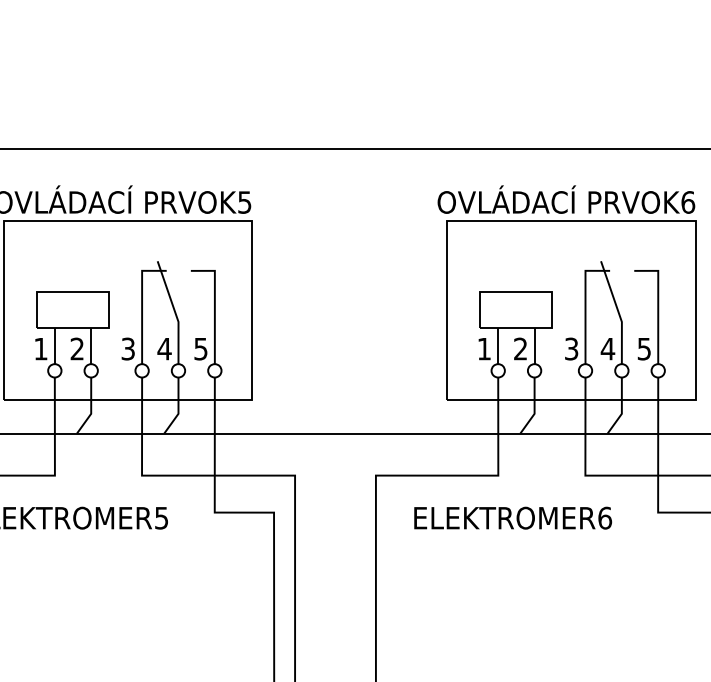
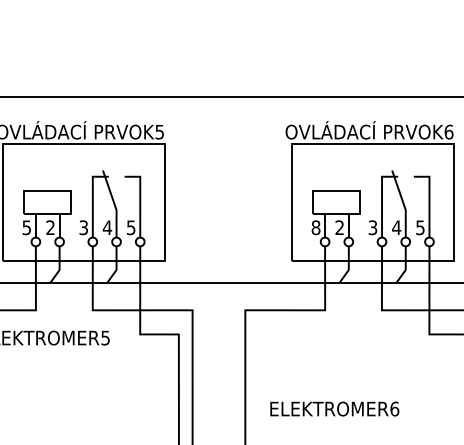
text: (40, 348) -> (26, 227), 1 -> 5
text: (483, 348) -> (315, 227), 1 -> 8
text: (512, 517) -> (334, 408), moved

